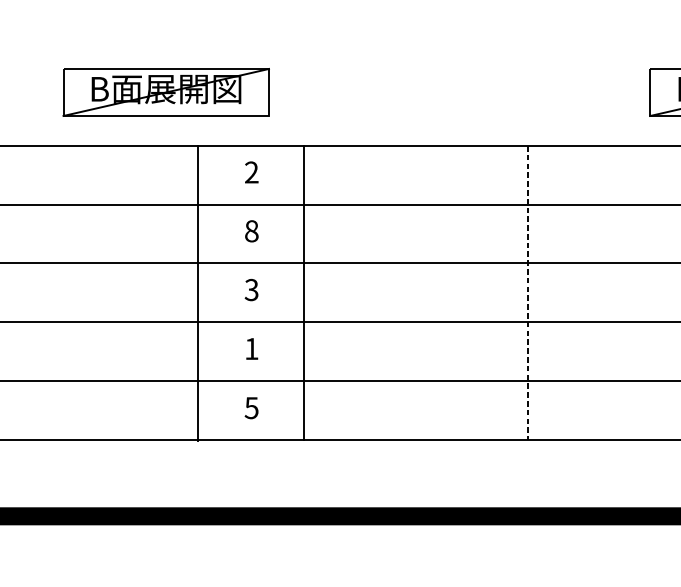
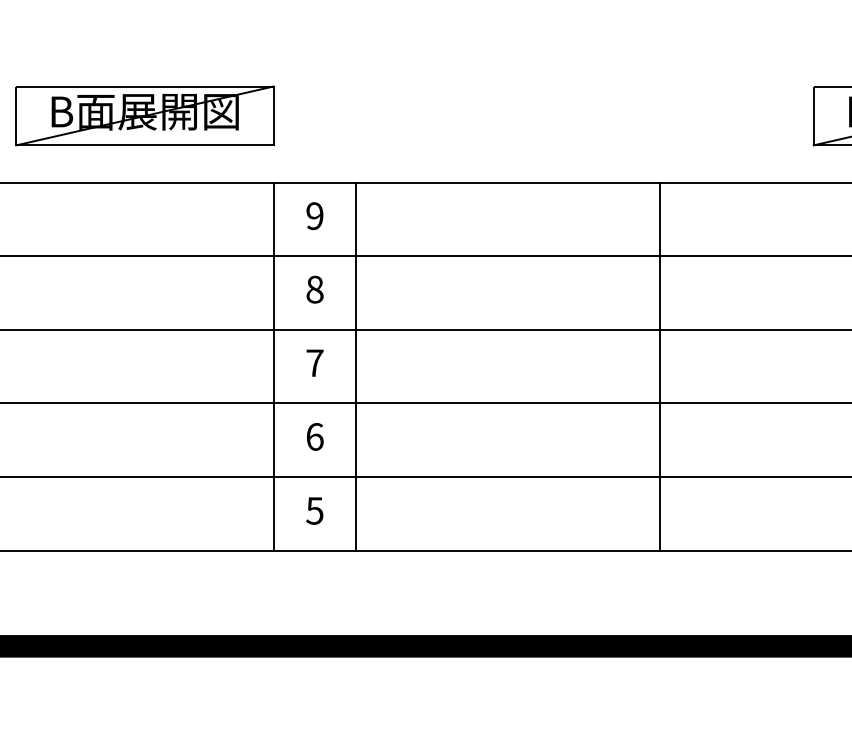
part: (165, 92) -> (144, 115), moved
text: (251, 172) -> (314, 216), 2 -> 9
text: (251, 290) -> (314, 363), 3 -> 7
line: (198, 292) -> (274, 366), moved
line: (304, 292) -> (355, 366), moved
line: (527, 293) -> (660, 367), dashed -> solid
text: (252, 348) -> (315, 436), 1 -> 6

